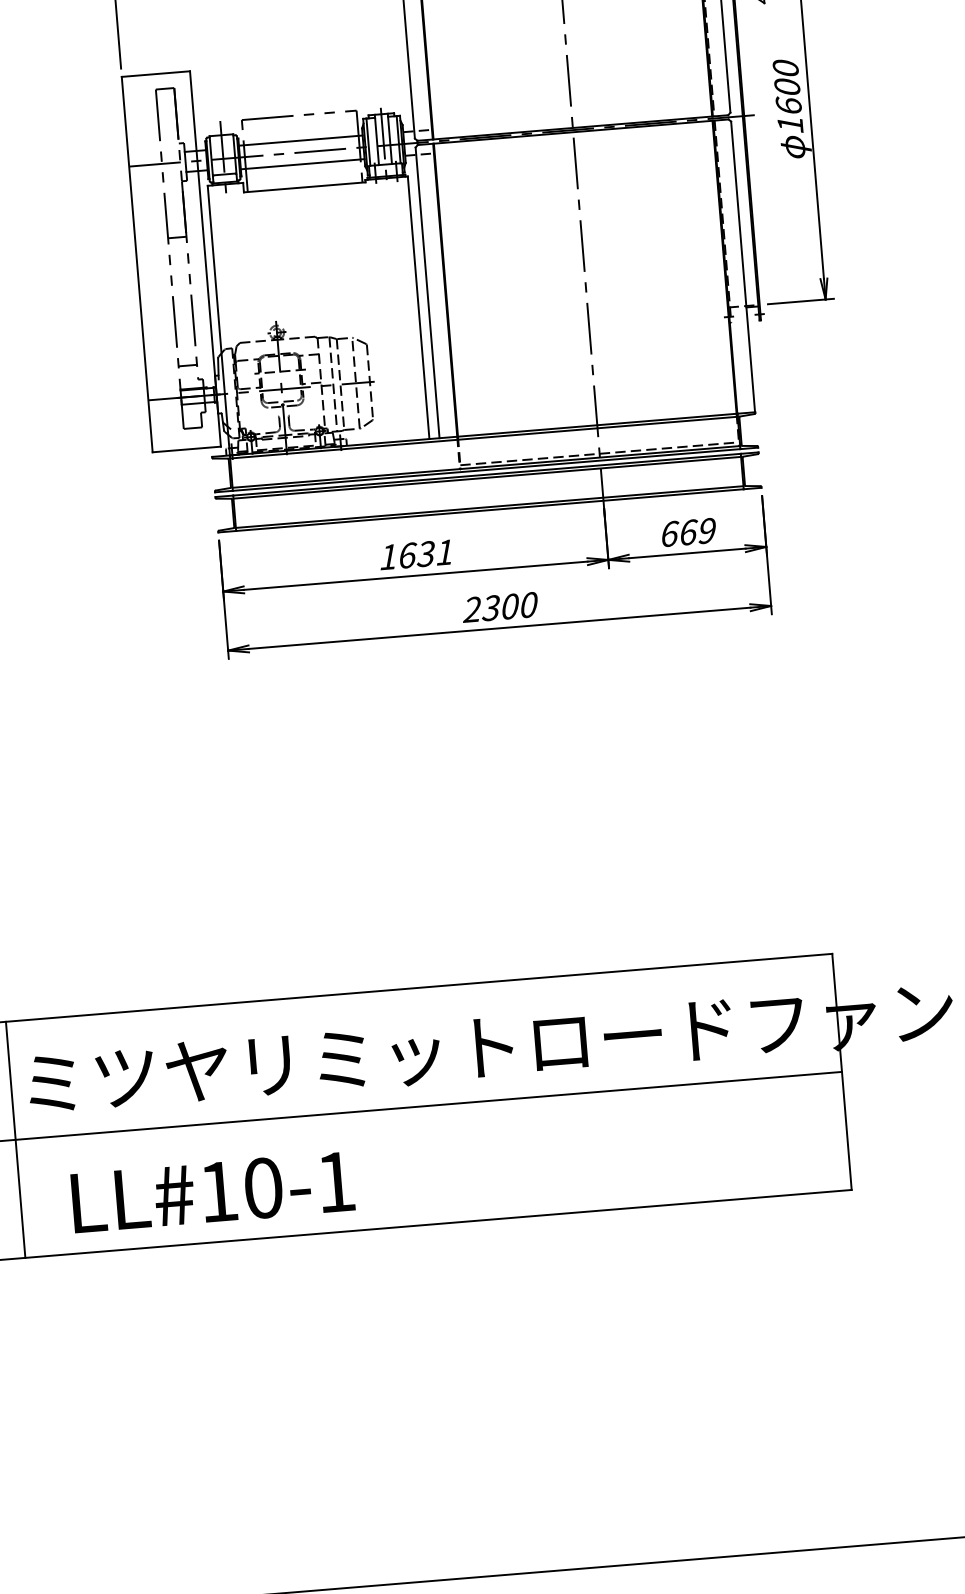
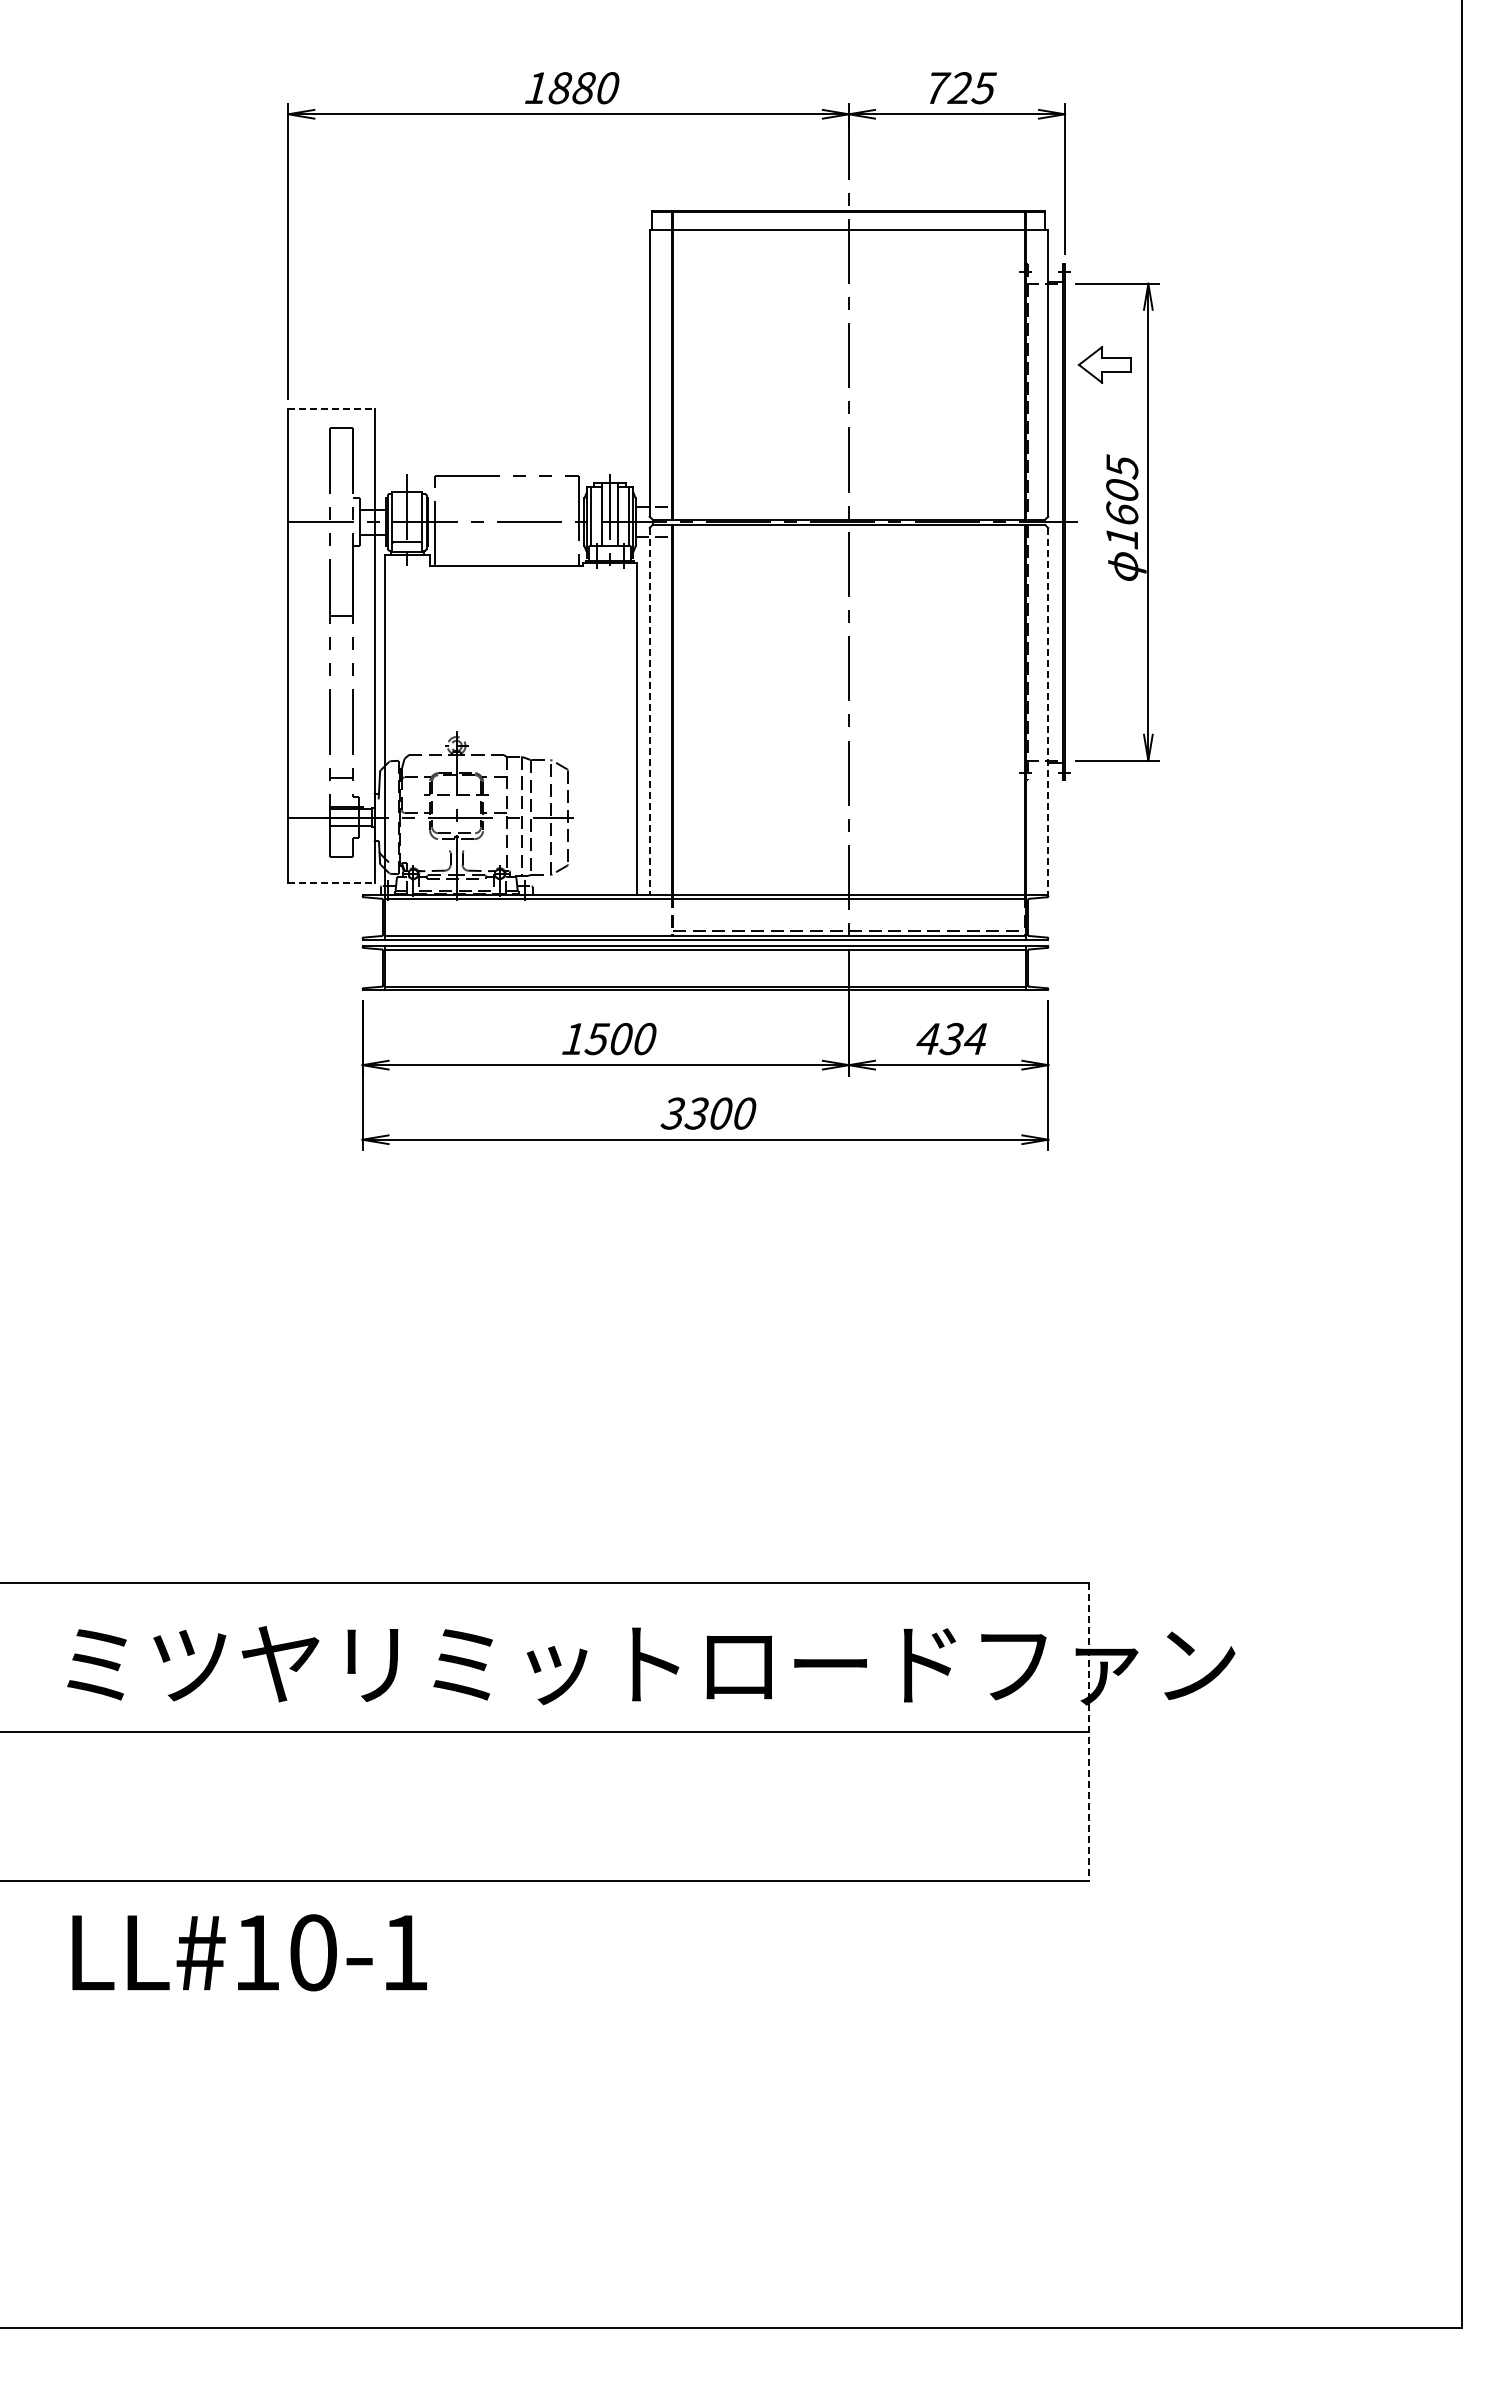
text: (785, 68) -> (1122, 466), 1600 -> 1605
line: (155, 73) -> (331, 408), solid -> dashed
line: (300, 140) -> (506, 507), removed
line: (302, 164) -> (506, 537), removed
line: (743, 266) -> (1048, 711), solid -> dashed
line: (427, 292) -> (649, 711), solid -> dashed
line: (186, 449) -> (331, 883), solid -> dashed
text: (687, 532) -> (951, 1038), 669 -> 434
text: (425, 553) -> (620, 1038), 1631 -> 1500
text: (471, 609) -> (672, 1113), 2300 -> 3300
line: (842, 1072) -> (1089, 1732), solid -> dashed
line: (15, 1139) -> (45, 1731), removed
text: (212, 1192) -> (249, 1952), moved

